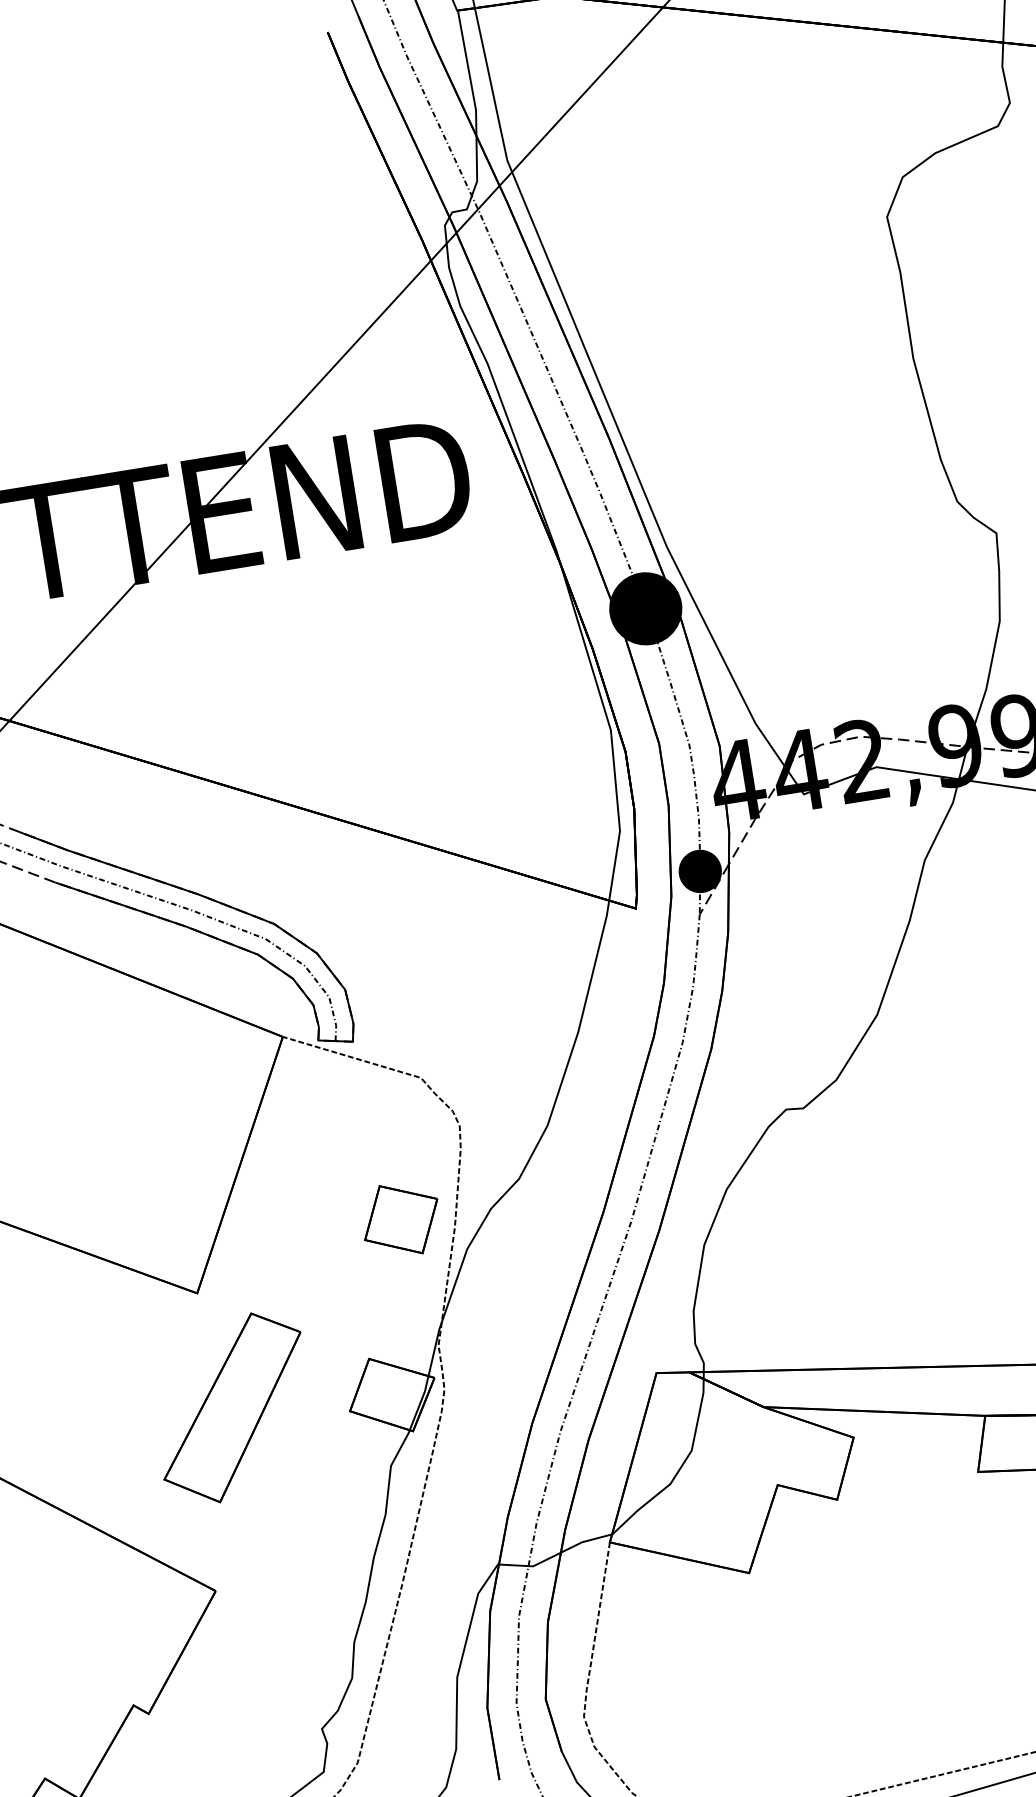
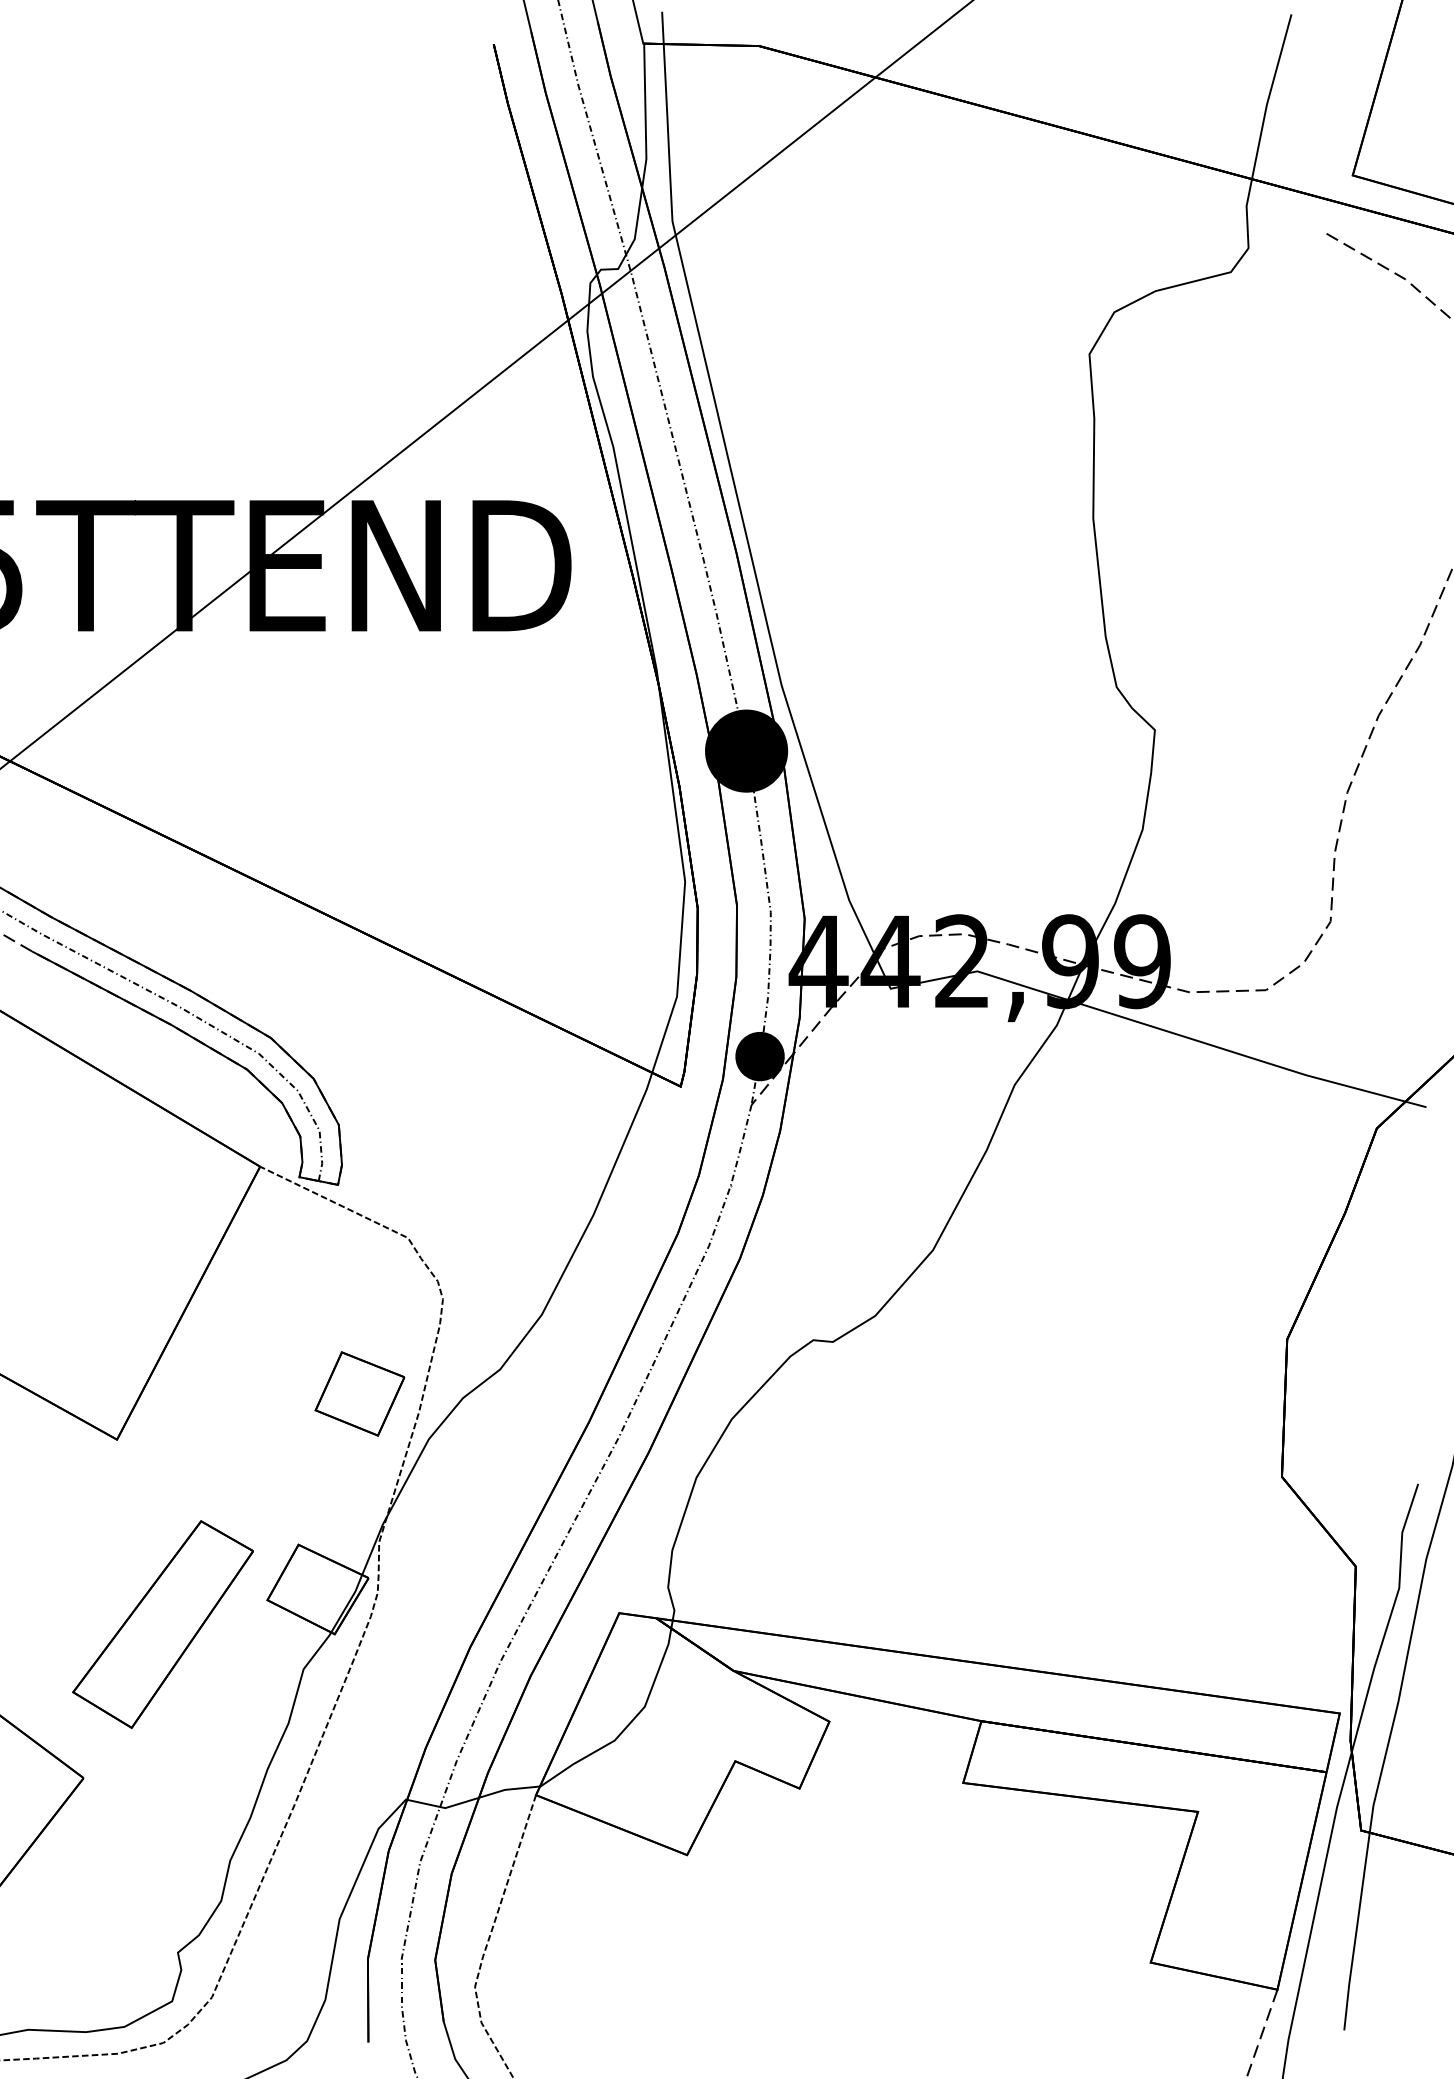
part: (232, 1408) -> (162, 1624), moved

